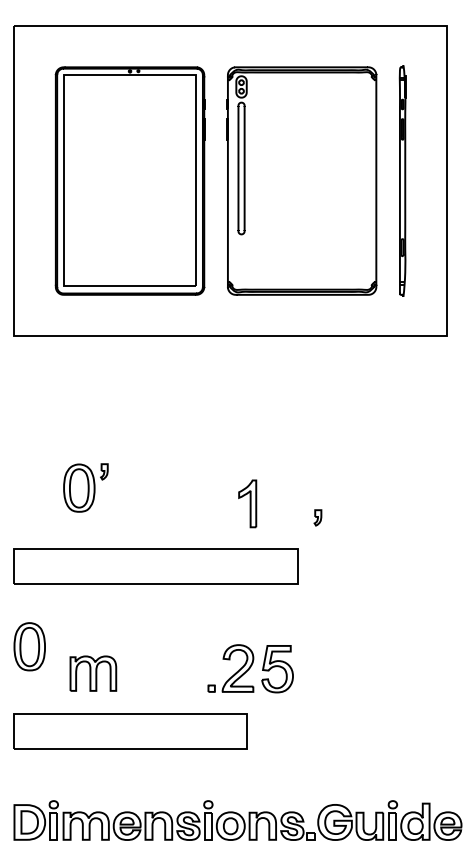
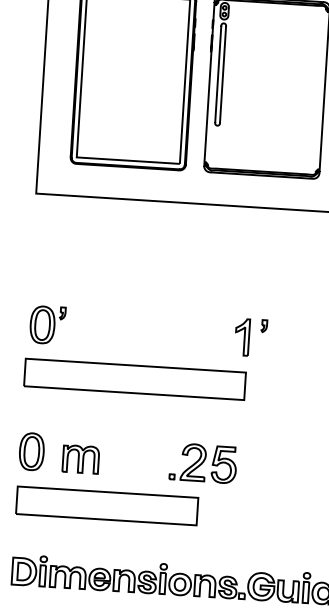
part: (85, 487) -> (47, 324), moved
part: (247, 503) -> (242, 336), moved
part: (317, 517) -> (264, 325), moved
part: (29, 646) -> (31, 451), moved

